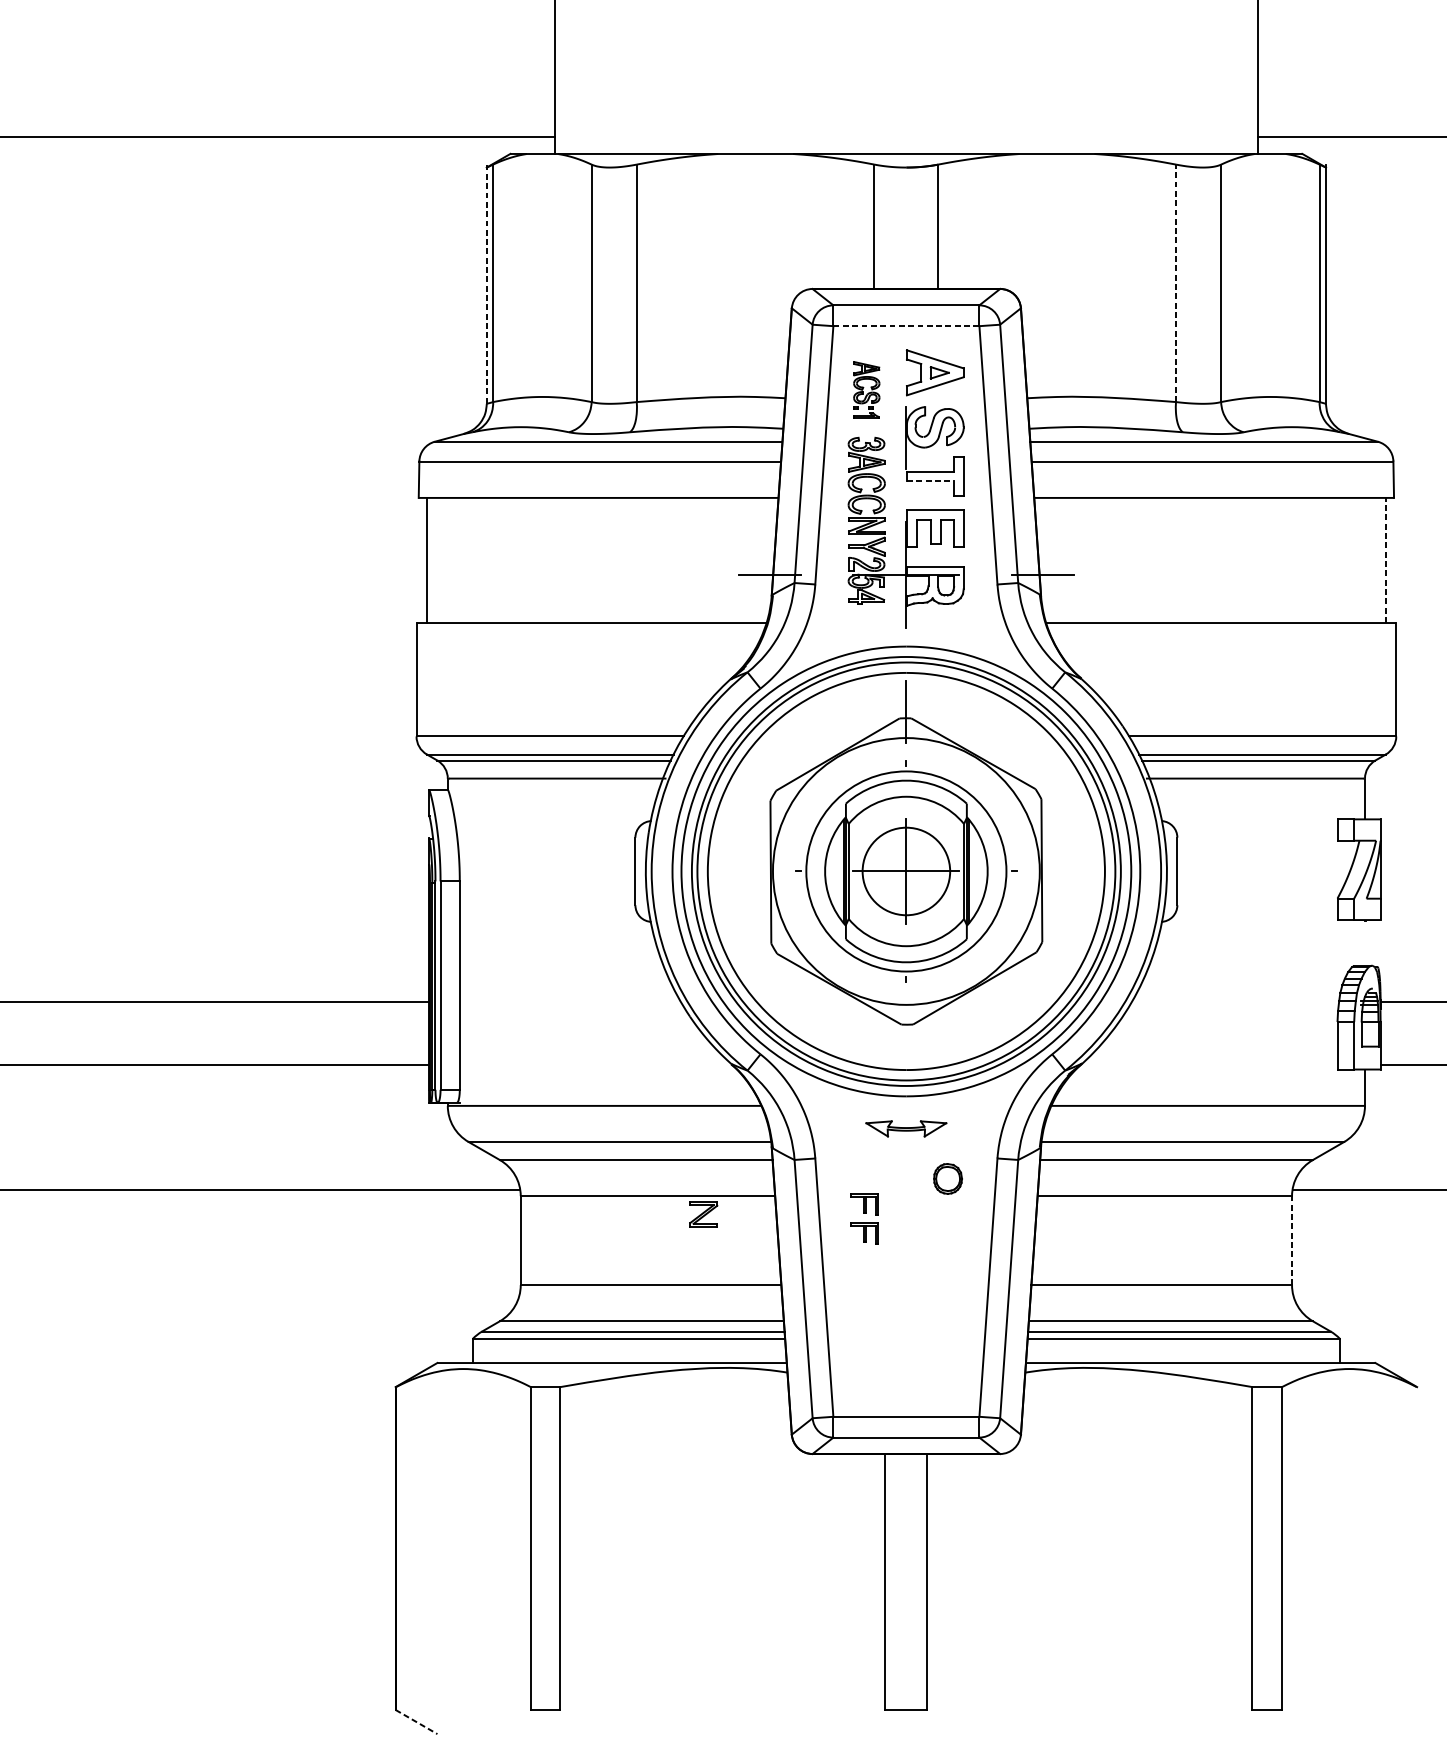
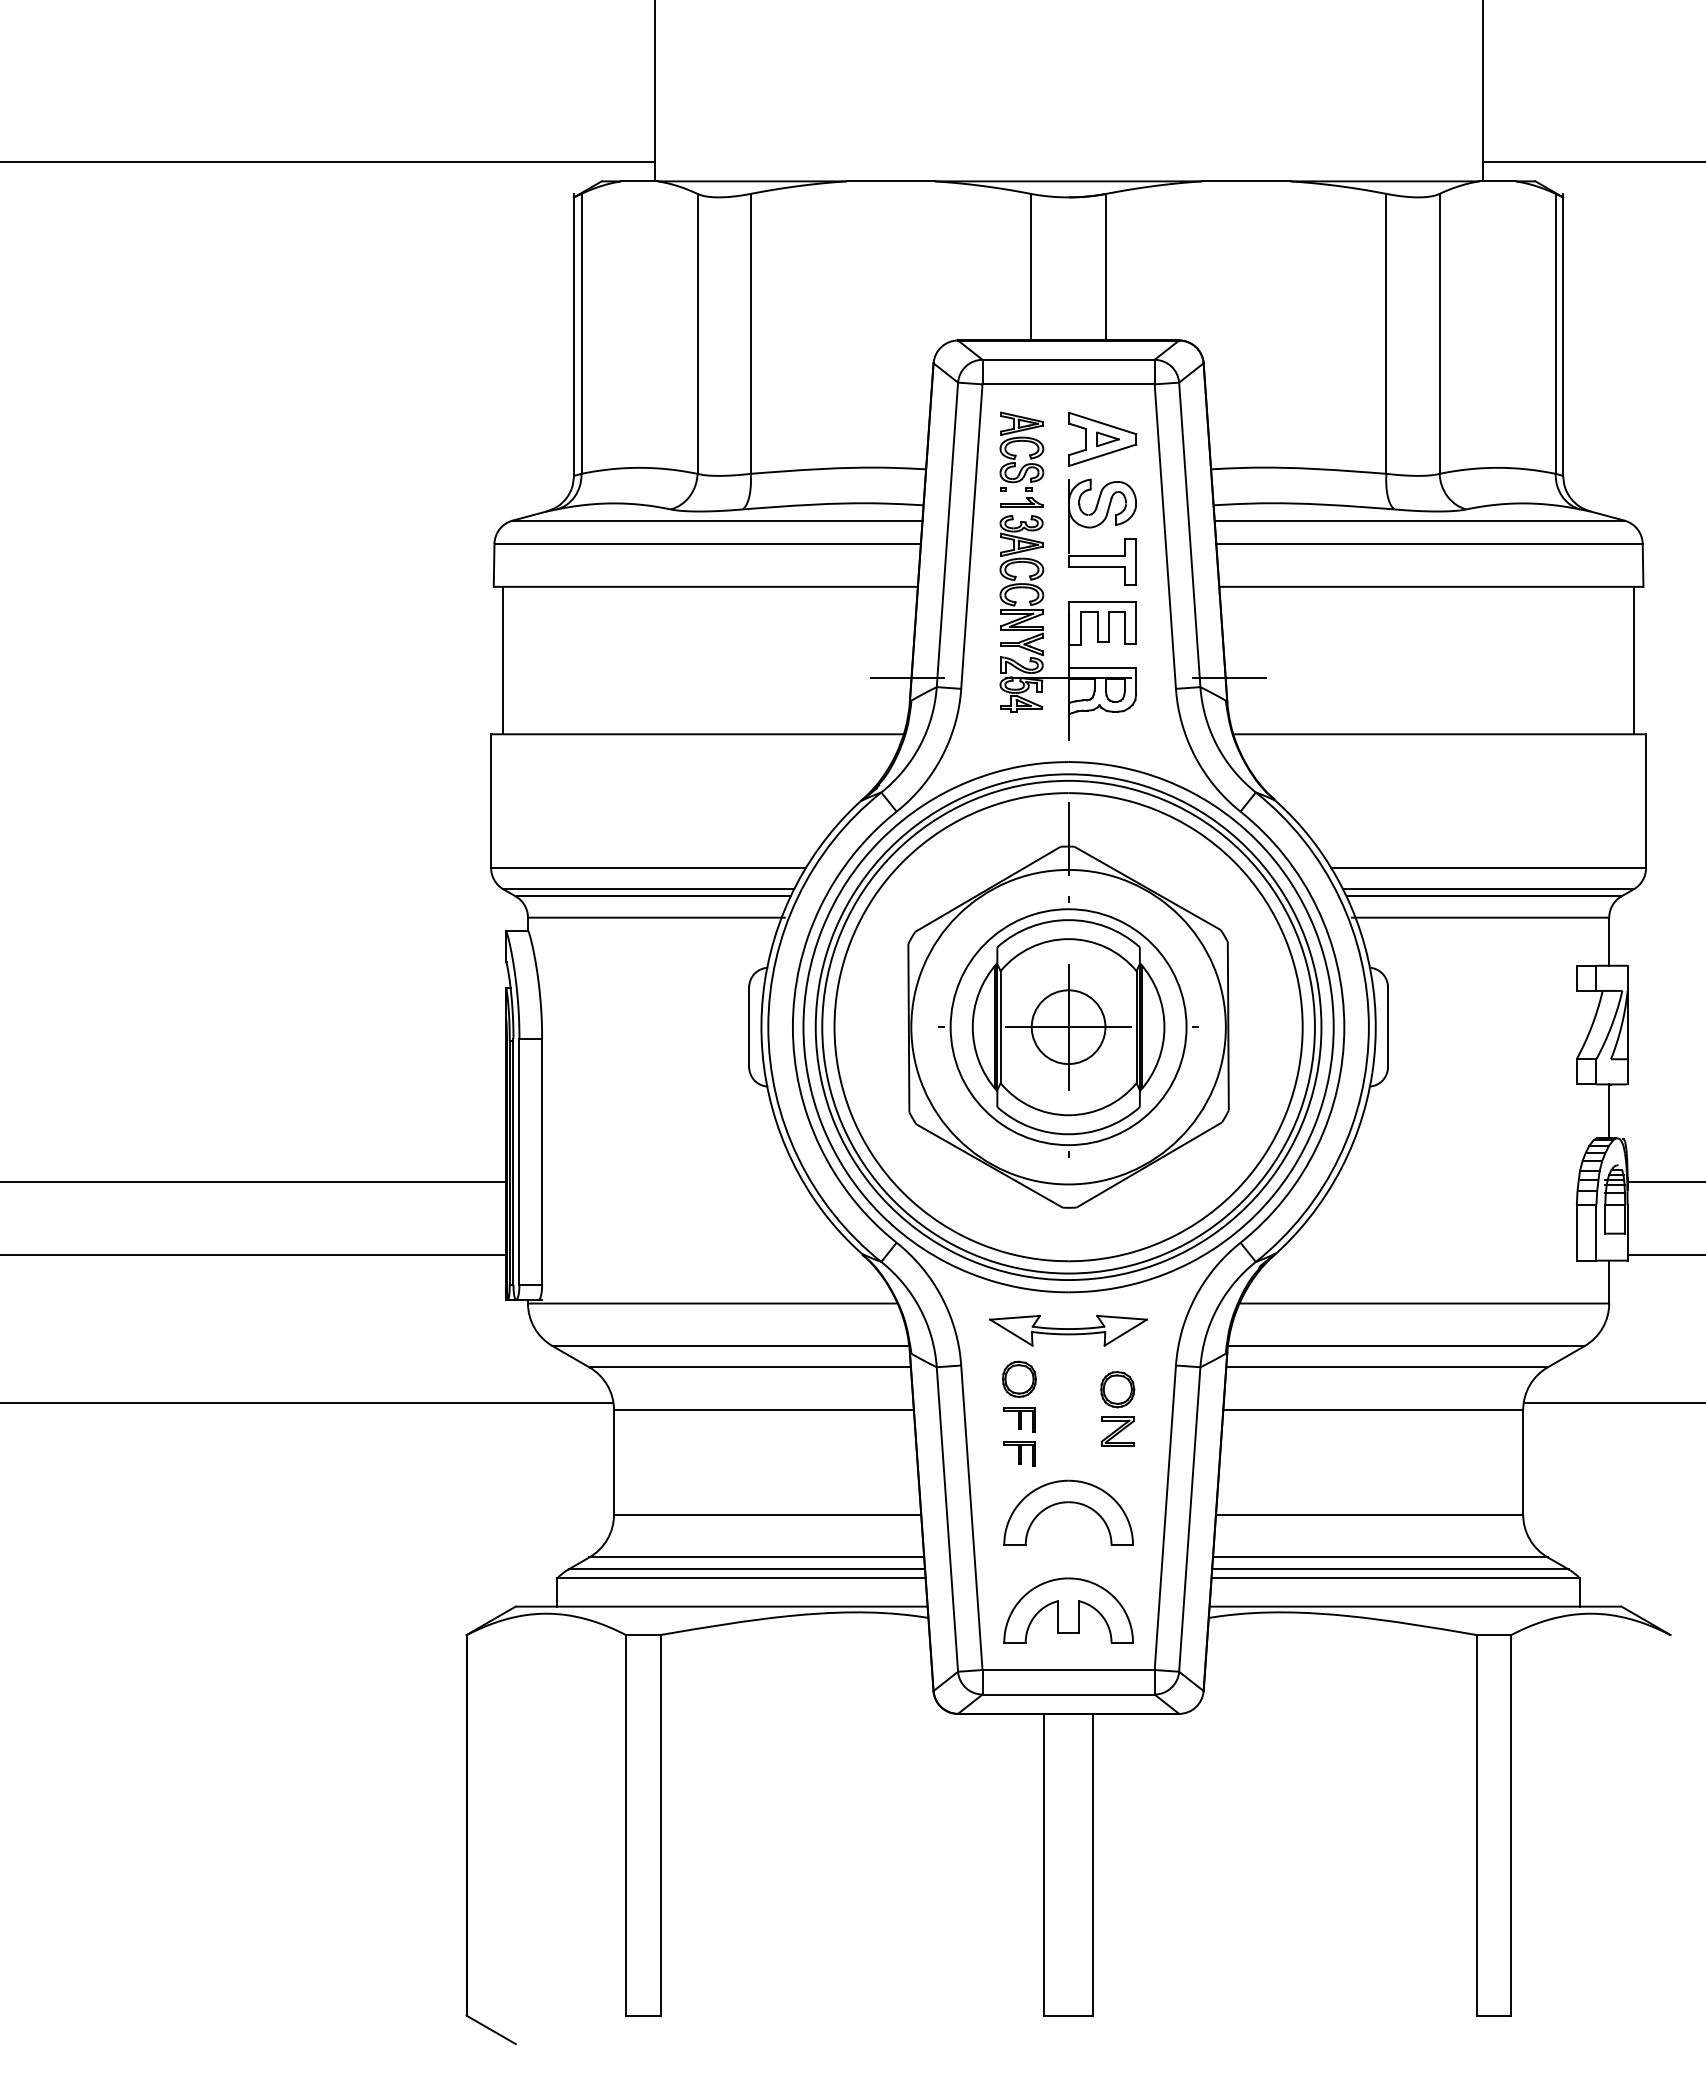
line: (1176, 283) -> (1386, 333), dashed -> solid
line: (487, 284) -> (574, 335), dashed -> solid
line: (906, 326) -> (1068, 384), dashed -> solid
part: (866, 389) -> (1021, 459), size x1.43
line: (930, 481) -> (1097, 567), dashed -> solid
line: (1385, 560) -> (1633, 660), dashed -> solid
circle: (906, 871) -> (1068, 1027), size x0.71
line: (1365, 943) -> (1609, 1111), added
part: (906, 1128) -> (1068, 1330), size x1.67
part: (864, 1169) -> (1019, 1378), added
part: (703, 1214) -> (1117, 1431), moved
line: (1292, 1239) -> (1523, 1461), dashed -> solid
part: (906, 1275) -> (1068, 1503), added
part: (906, 1366) -> (1068, 1610), added
line: (416, 1722) -> (491, 2030), dashed -> solid

